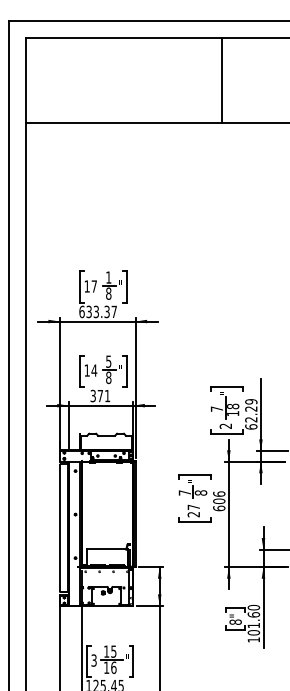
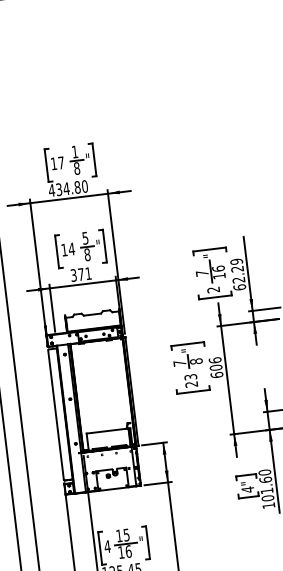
text: (98, 311) -> (68, 188), 633.37 -> 434.80
text: (233, 406) -> (218, 268), 18 -> 16
text: (193, 507) -> (190, 377), 27 -> 23
text: (235, 622) -> (247, 490), 8" -> 4"
text: (93, 660) -> (106, 546), 3 -> 4

